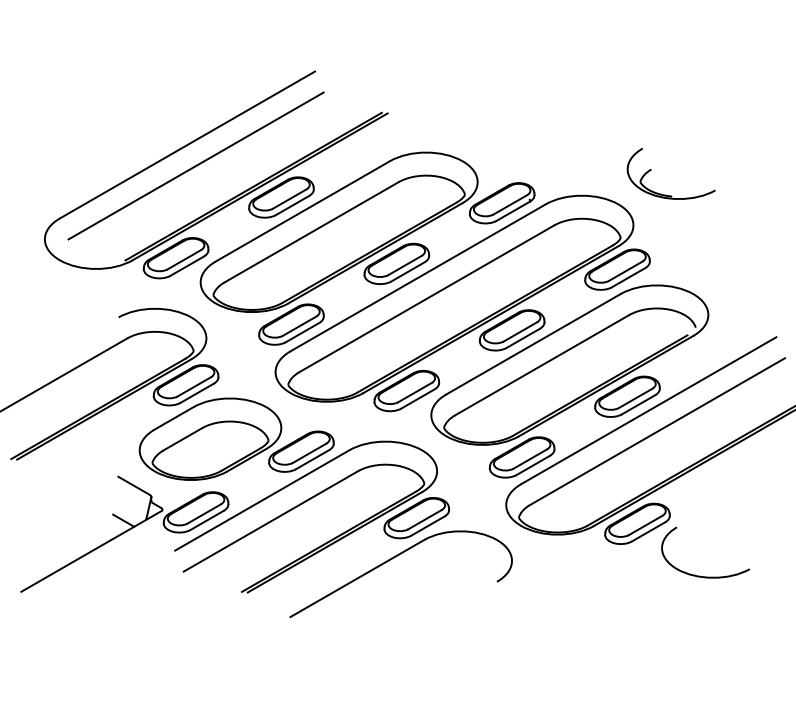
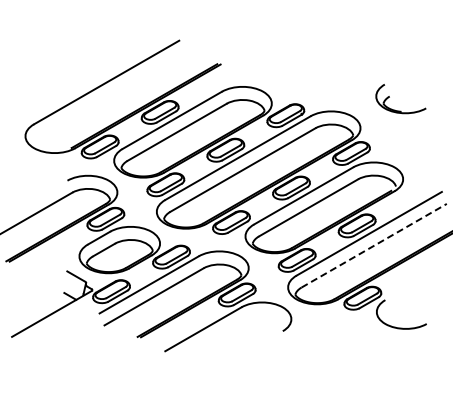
line: (195, 166) -> (111, 94), removed
part: (670, 194) -> (400, 110), moved
line: (657, 431) -> (374, 245), solid -> dashed

